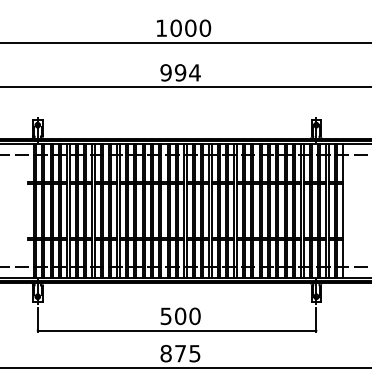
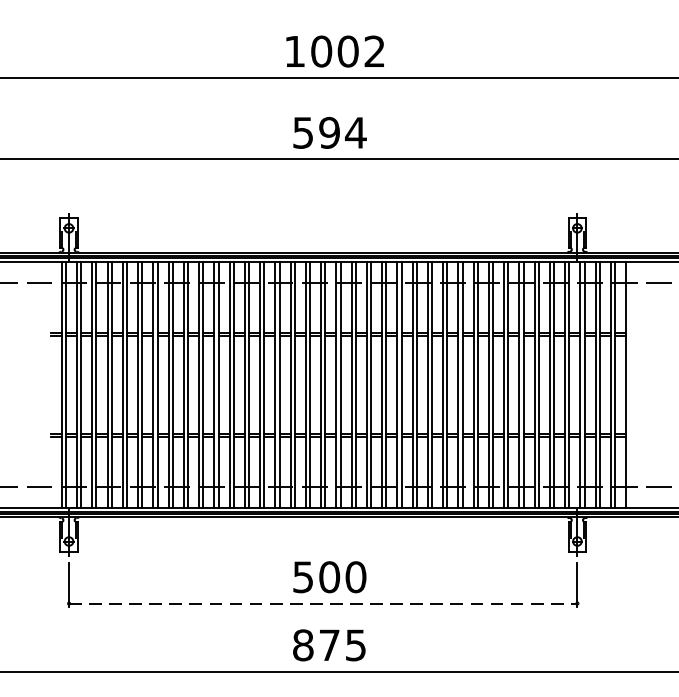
text: (205, 27) -> (375, 50), 1000 -> 1002
text: (165, 72) -> (302, 132), 994 -> 594
line: (177, 330) -> (323, 603), solid -> dashed

